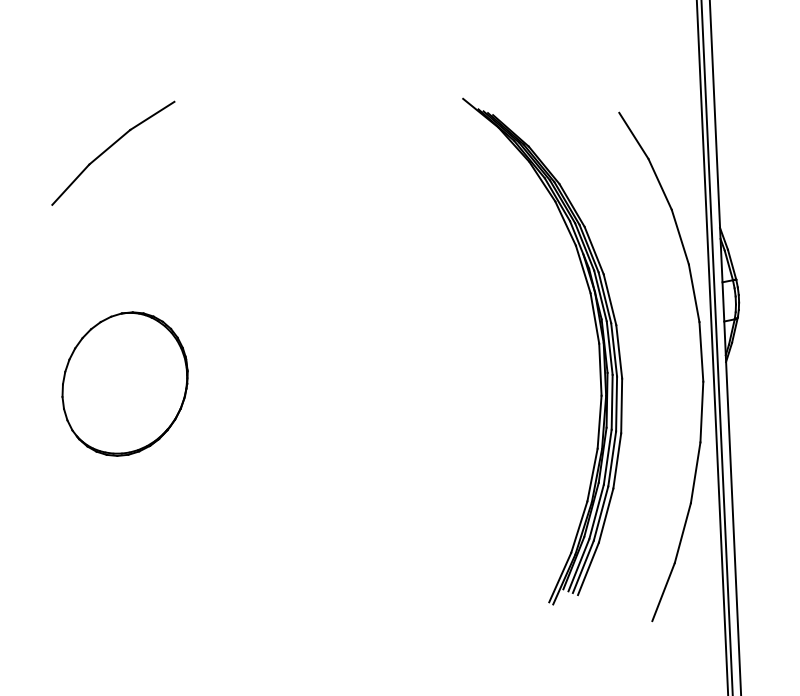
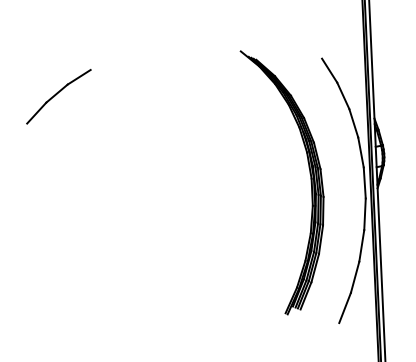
part: (112, 152) -> (58, 96), moved
part: (124, 383) -> (64, 199), removed

